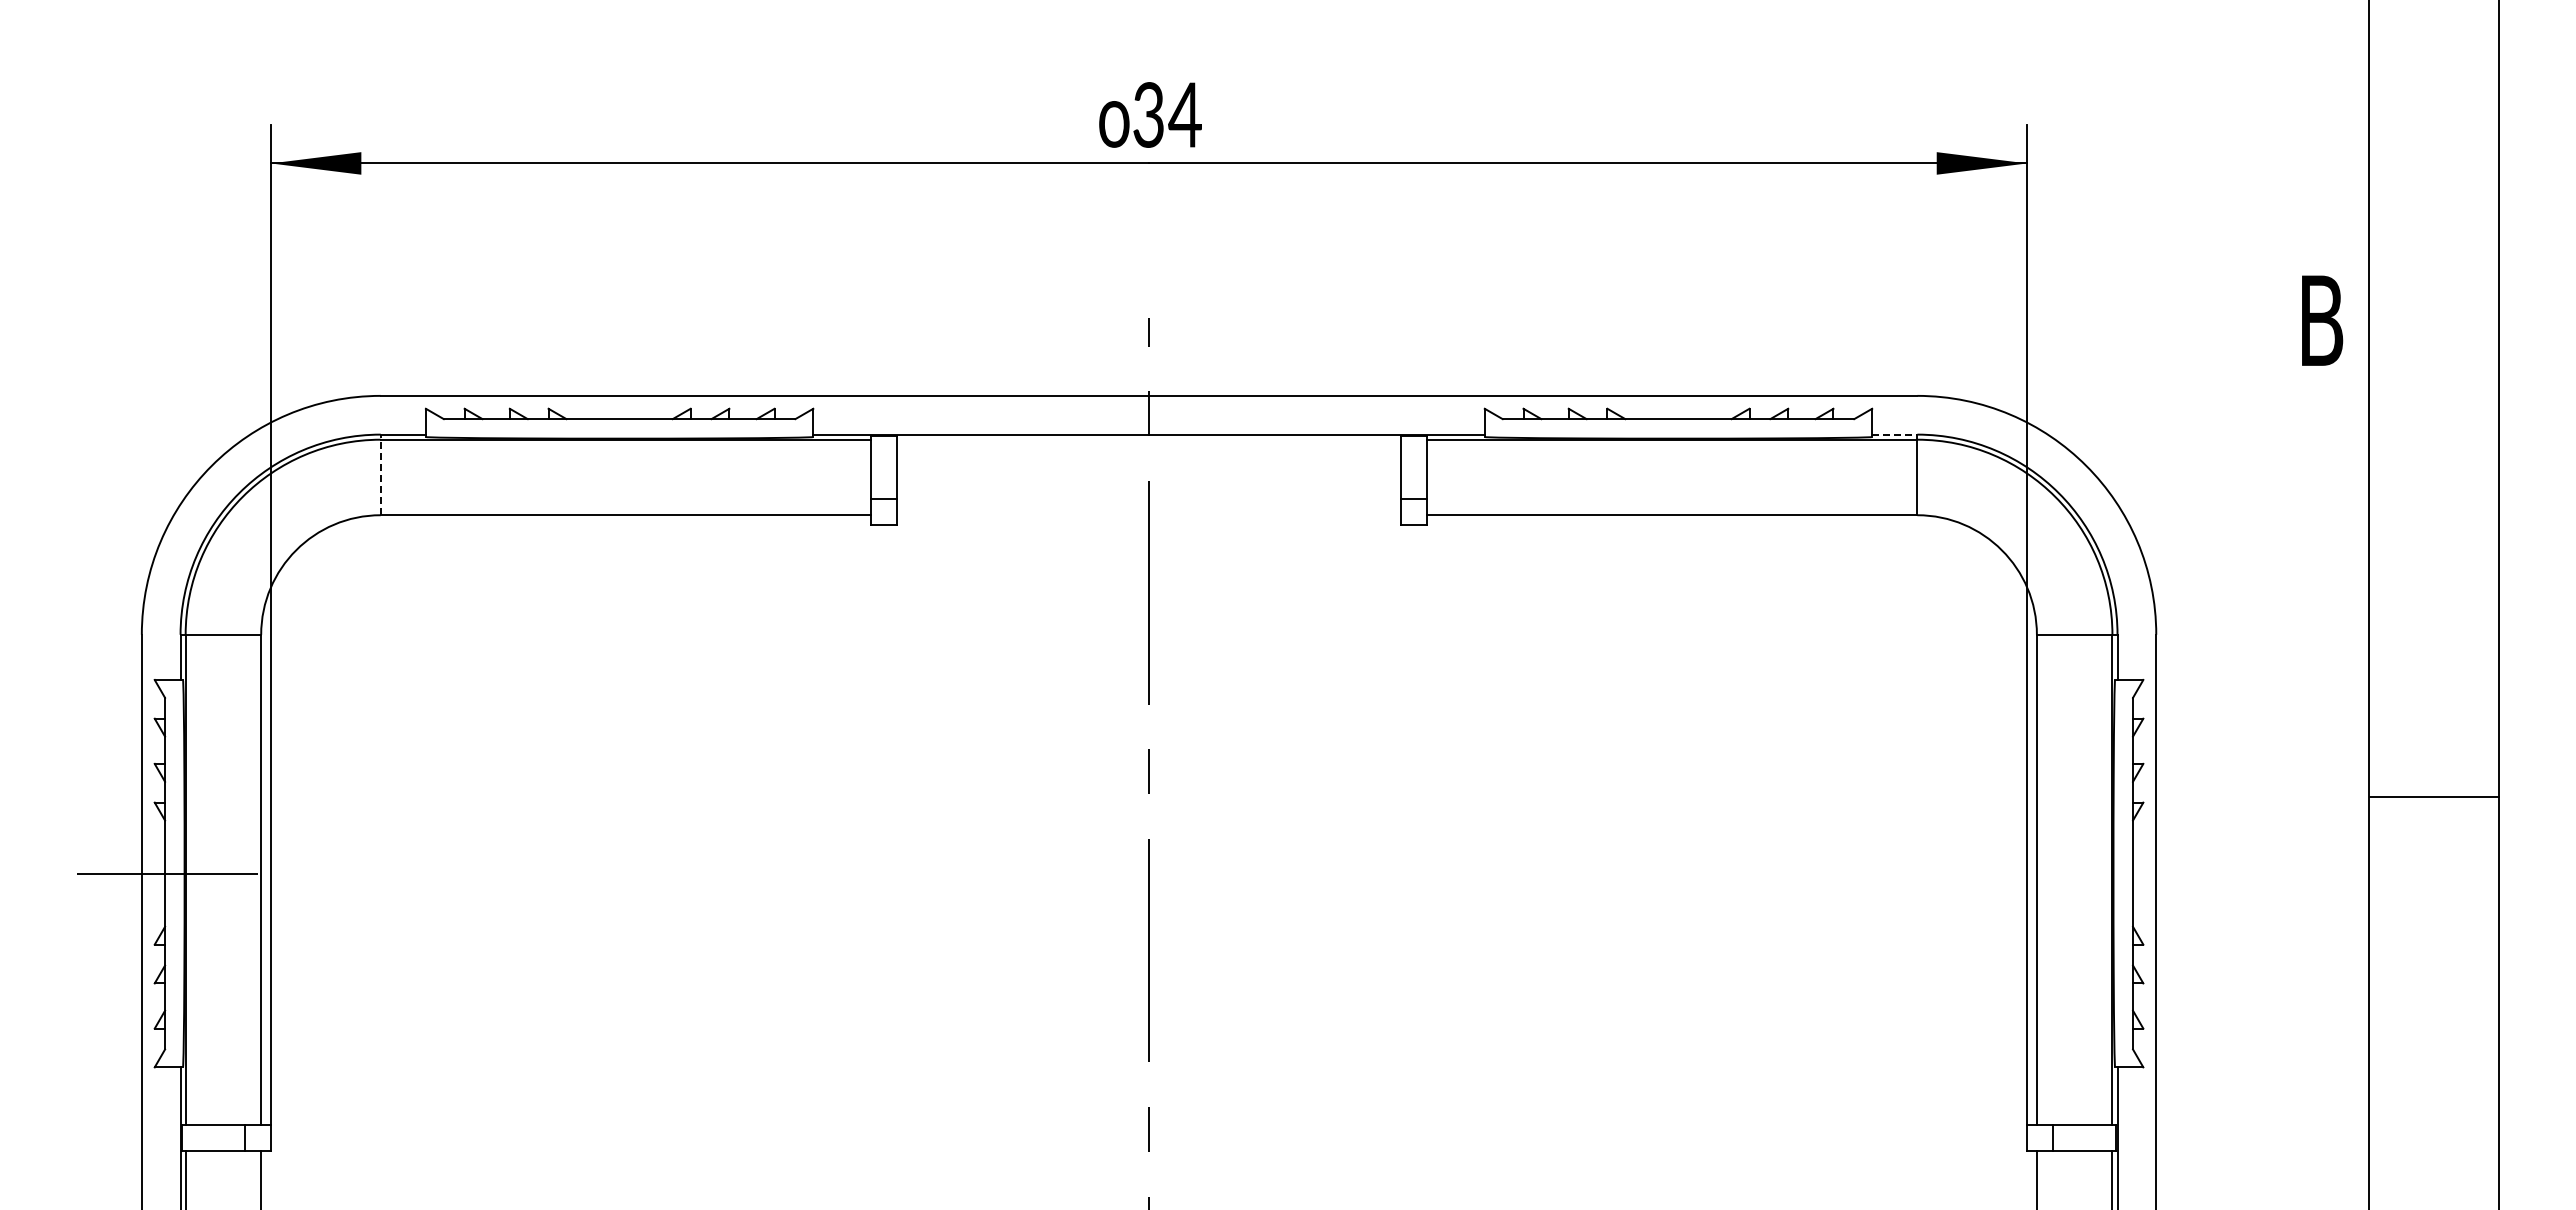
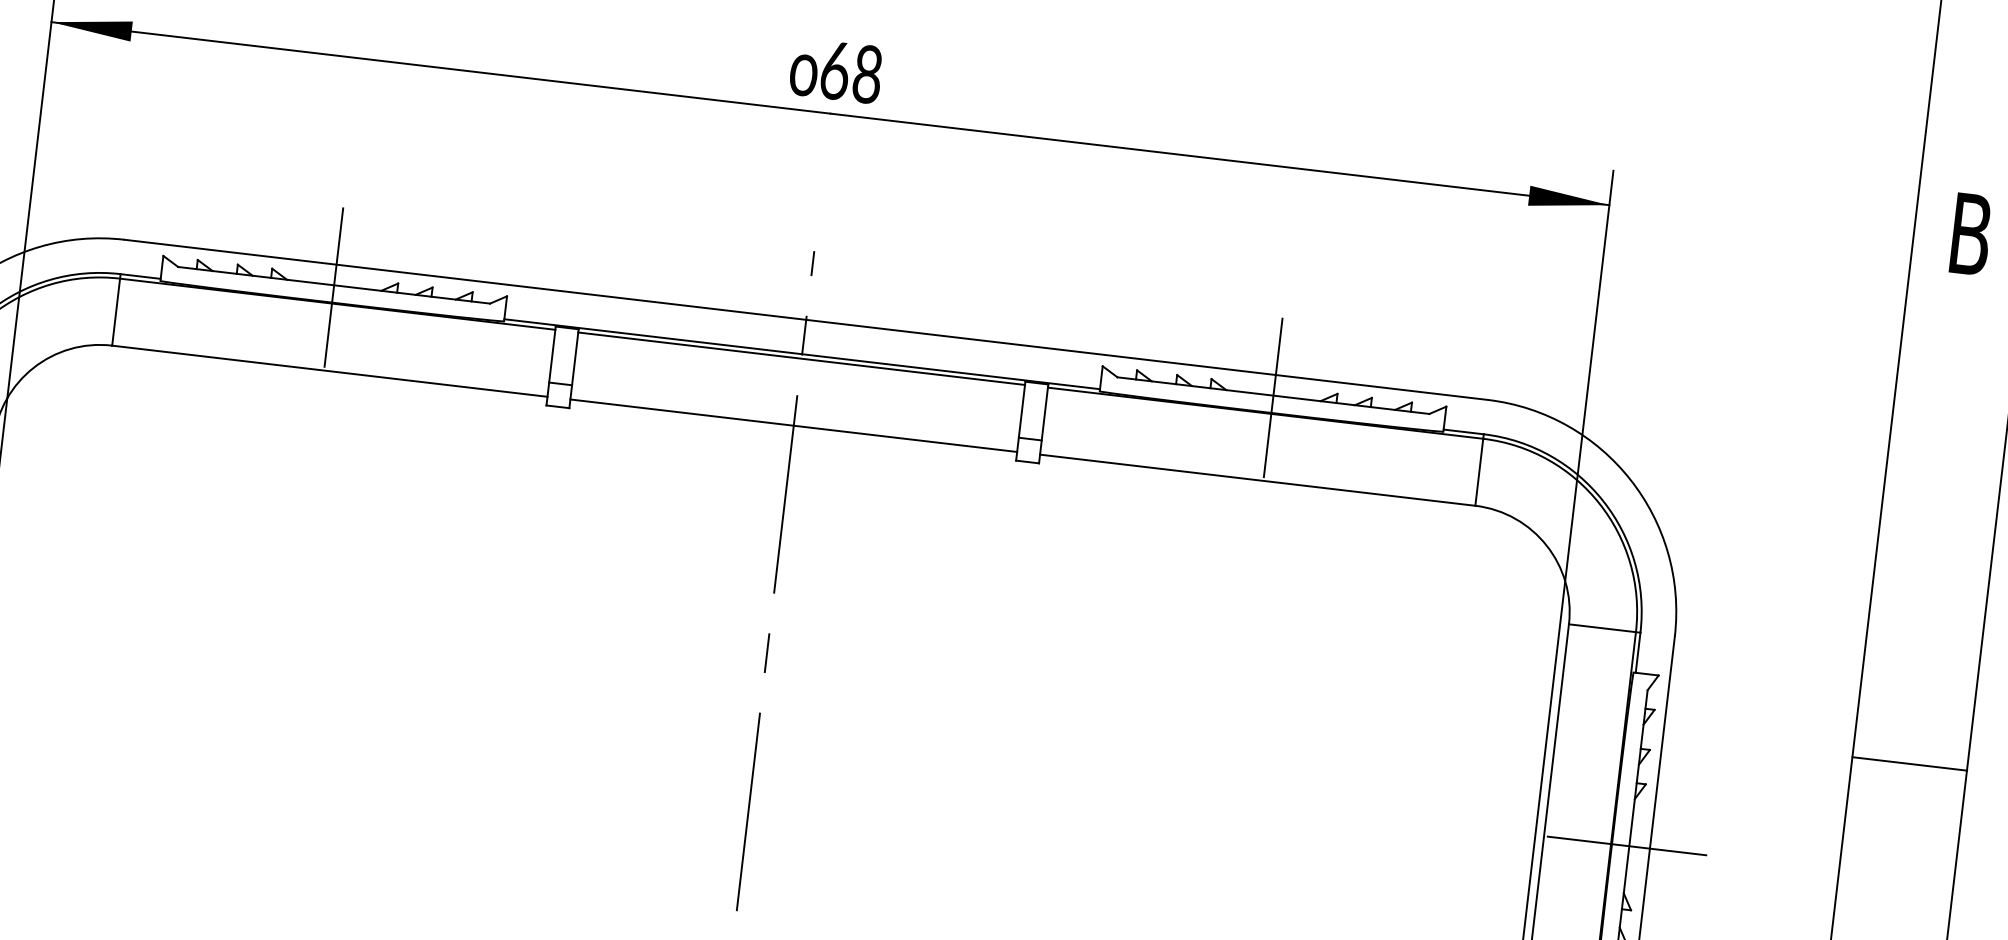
text: (1167, 114) -> (851, 72), 34 -> 68
text: (2322, 320) -> (1971, 234), moved
line: (619, 421) -> (333, 287), added
line: (1678, 421) -> (1273, 397), added
line: (1894, 434) -> (1463, 431), dashed -> solid
line: (1148, 439) -> (801, 358), added
line: (380, 474) -> (116, 309), dashed -> solid
line: (1148, 515) -> (793, 425), added
line: (2433, 796) -> (1909, 763), moved
line: (2130, 873) -> (1627, 845), added

